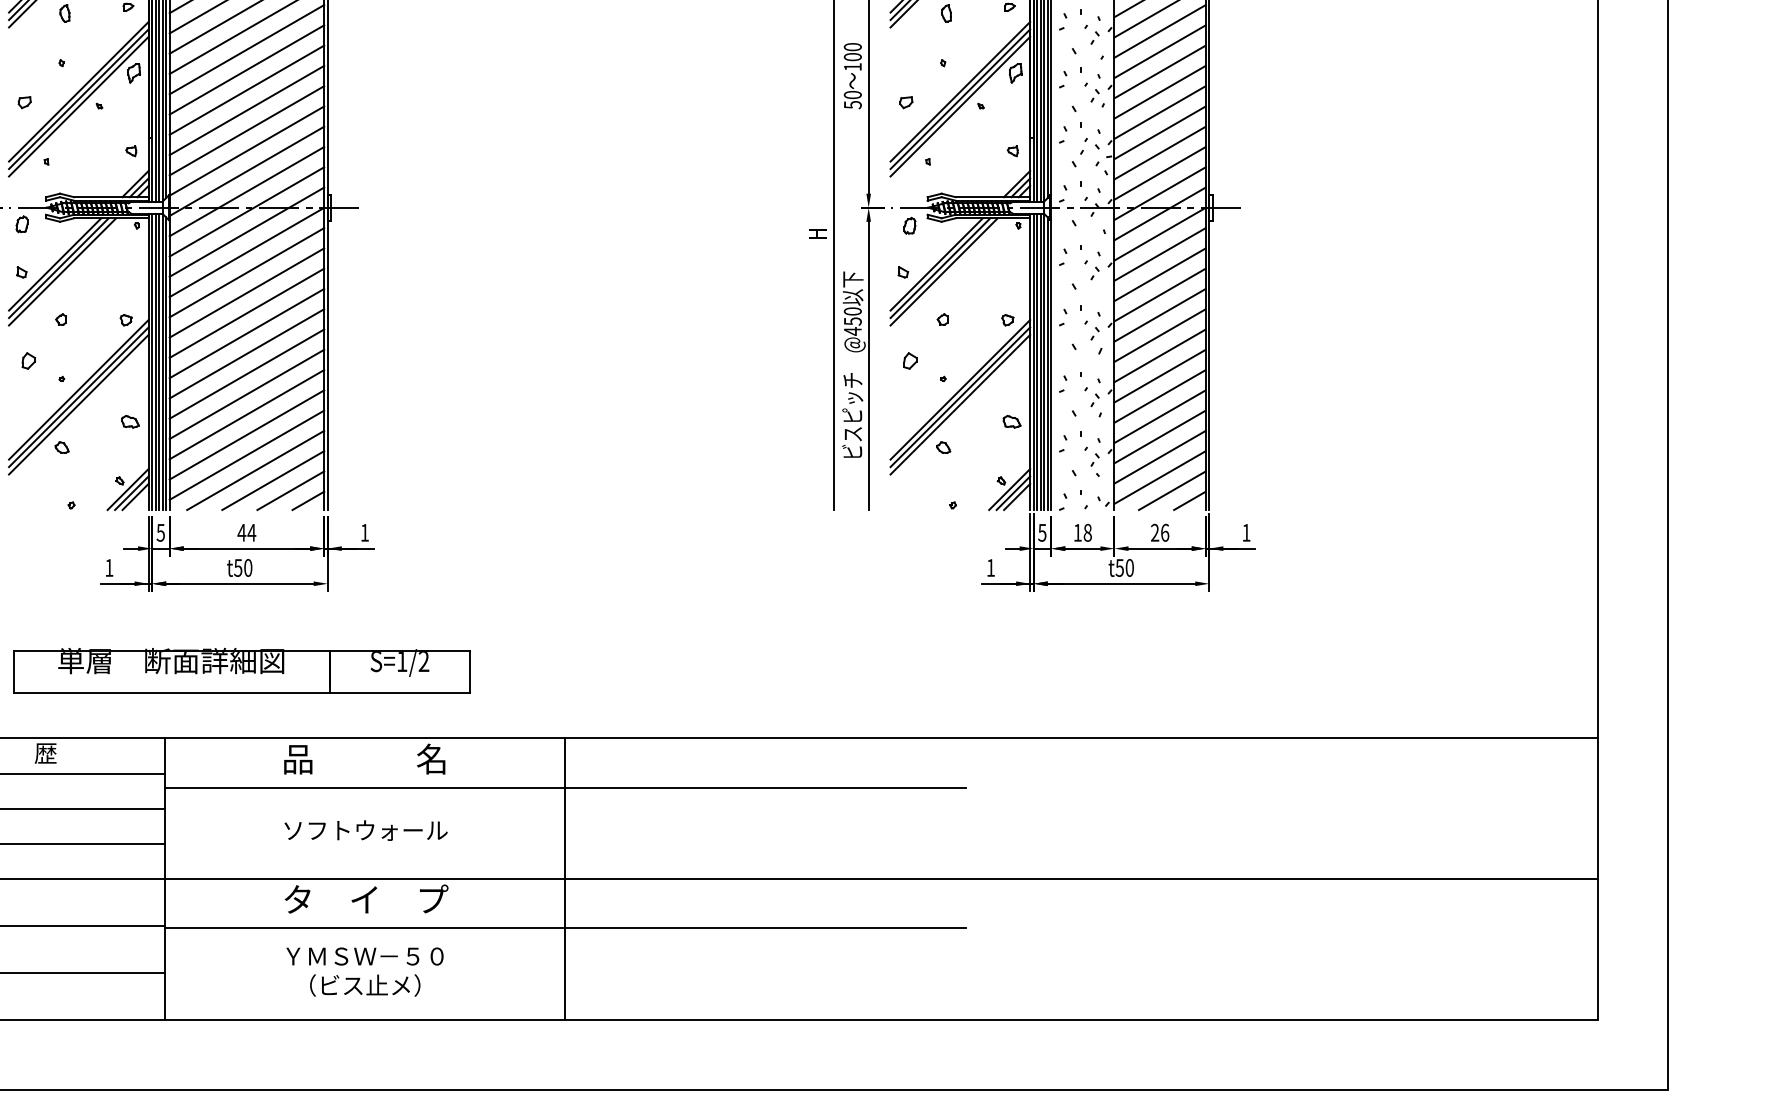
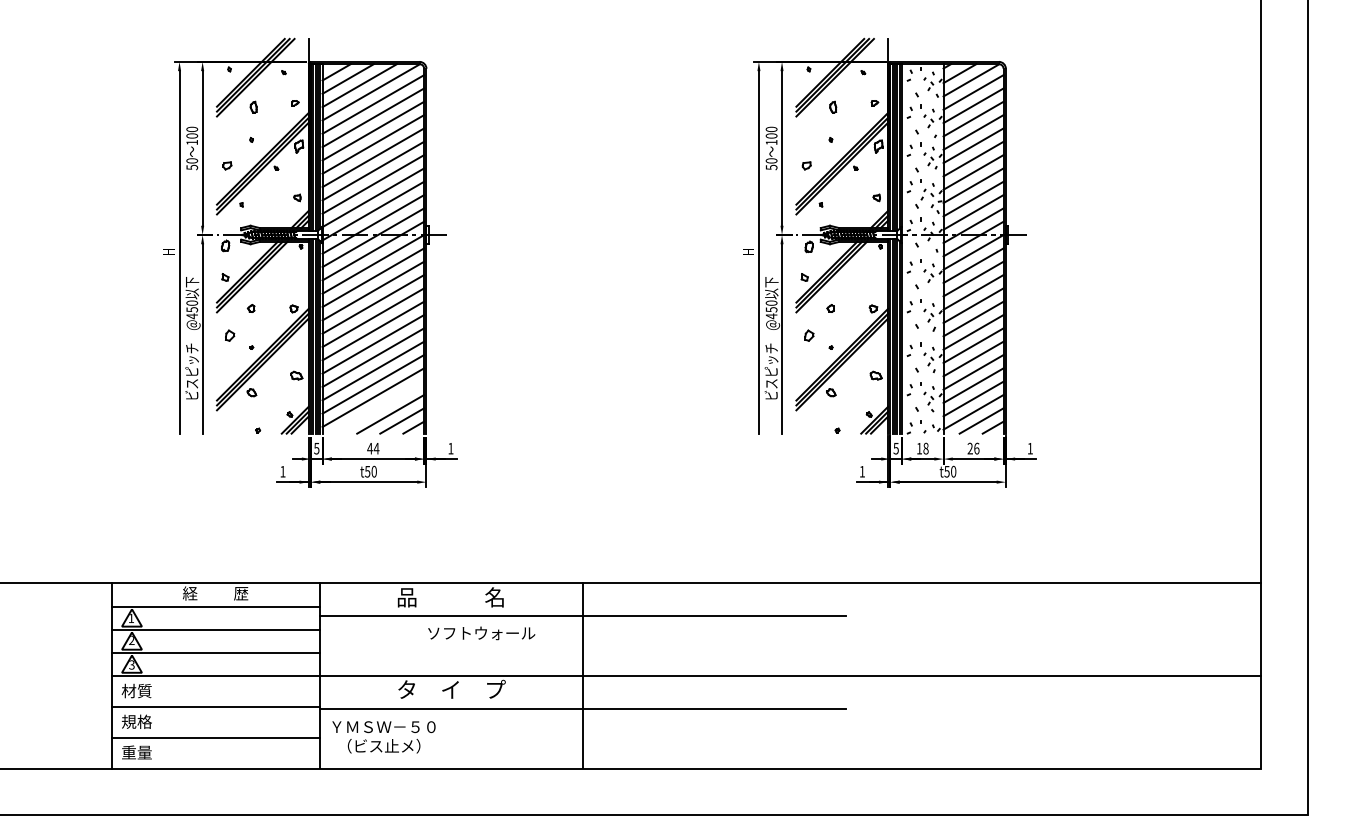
line: (256, 470) -> (379, 407), removed
part: (241, 671) -> (369, 539), removed
text: (365, 830) -> (481, 633), moved
text: (364, 972) -> (383, 737), moved

